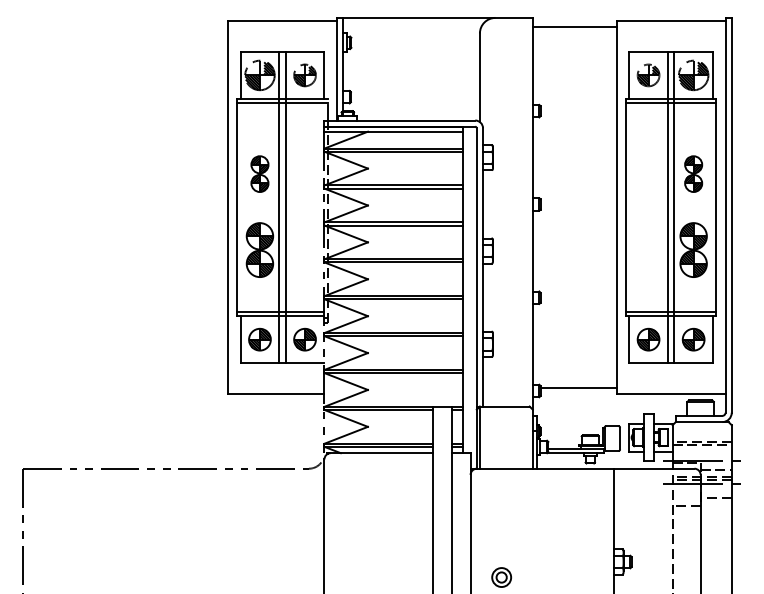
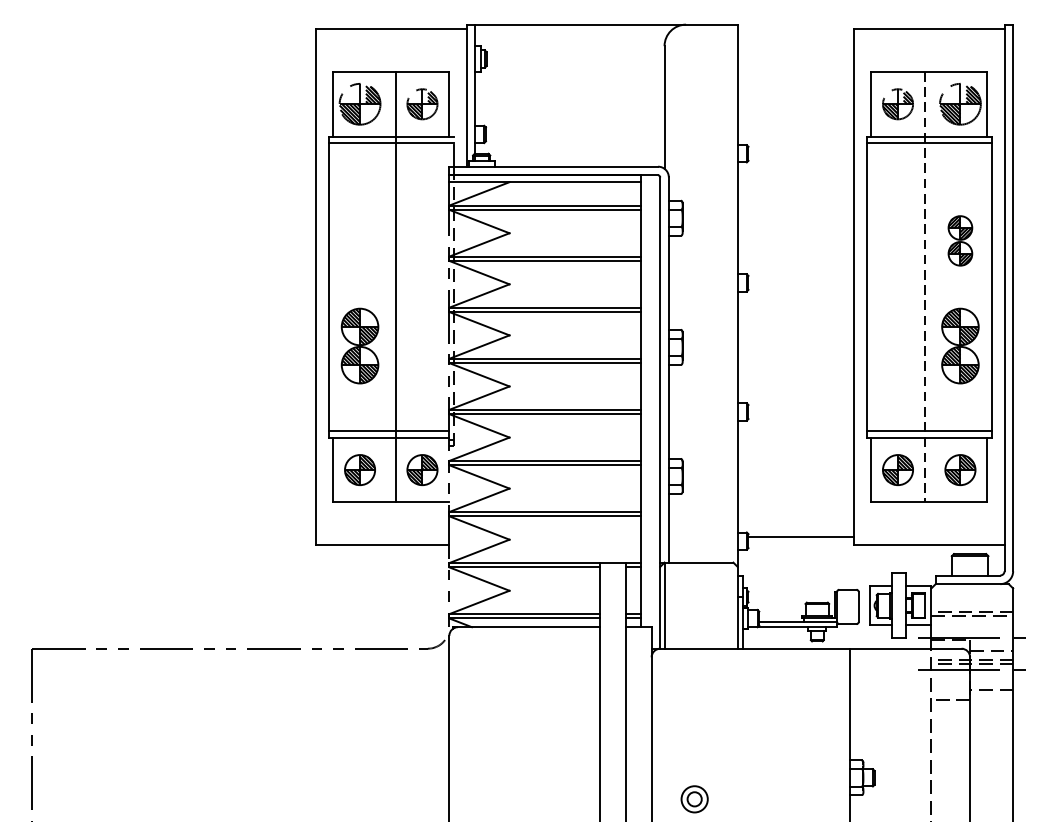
line: (574, 27) -> (795, 37), removed
part: (259, 173) -> (359, 240), removed
line: (279, 207) -> (387, 287), removed
line: (674, 207) -> (933, 287), removed
line: (668, 208) -> (925, 288), solid -> dashed

